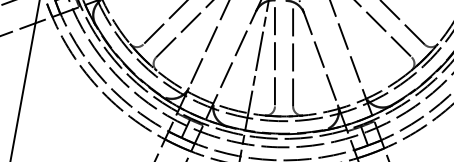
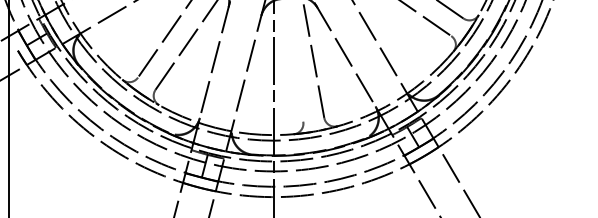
line: (274, 56) -> (292, 63), removed

